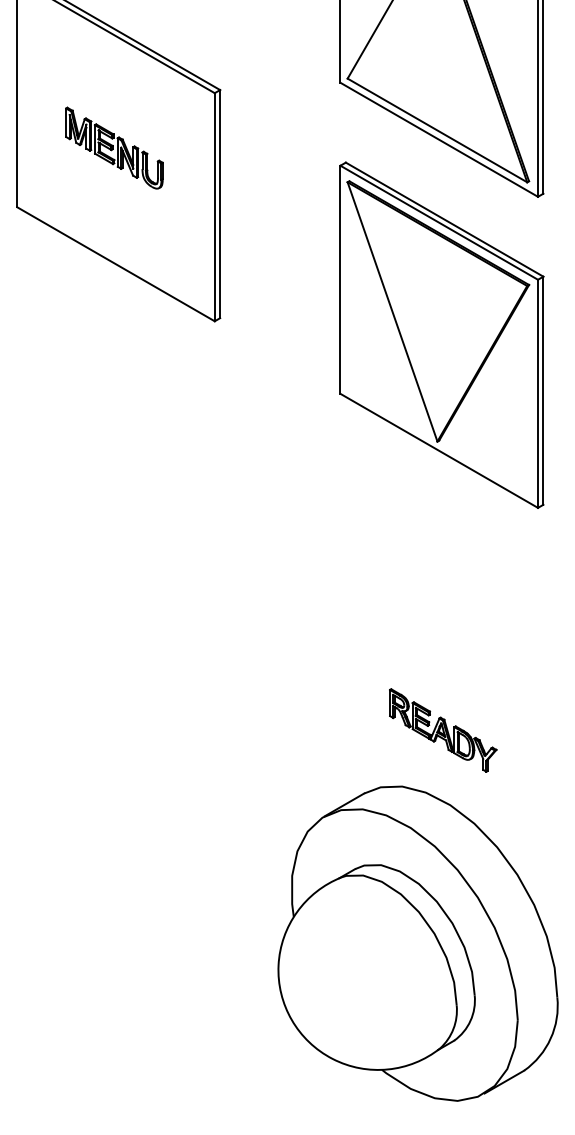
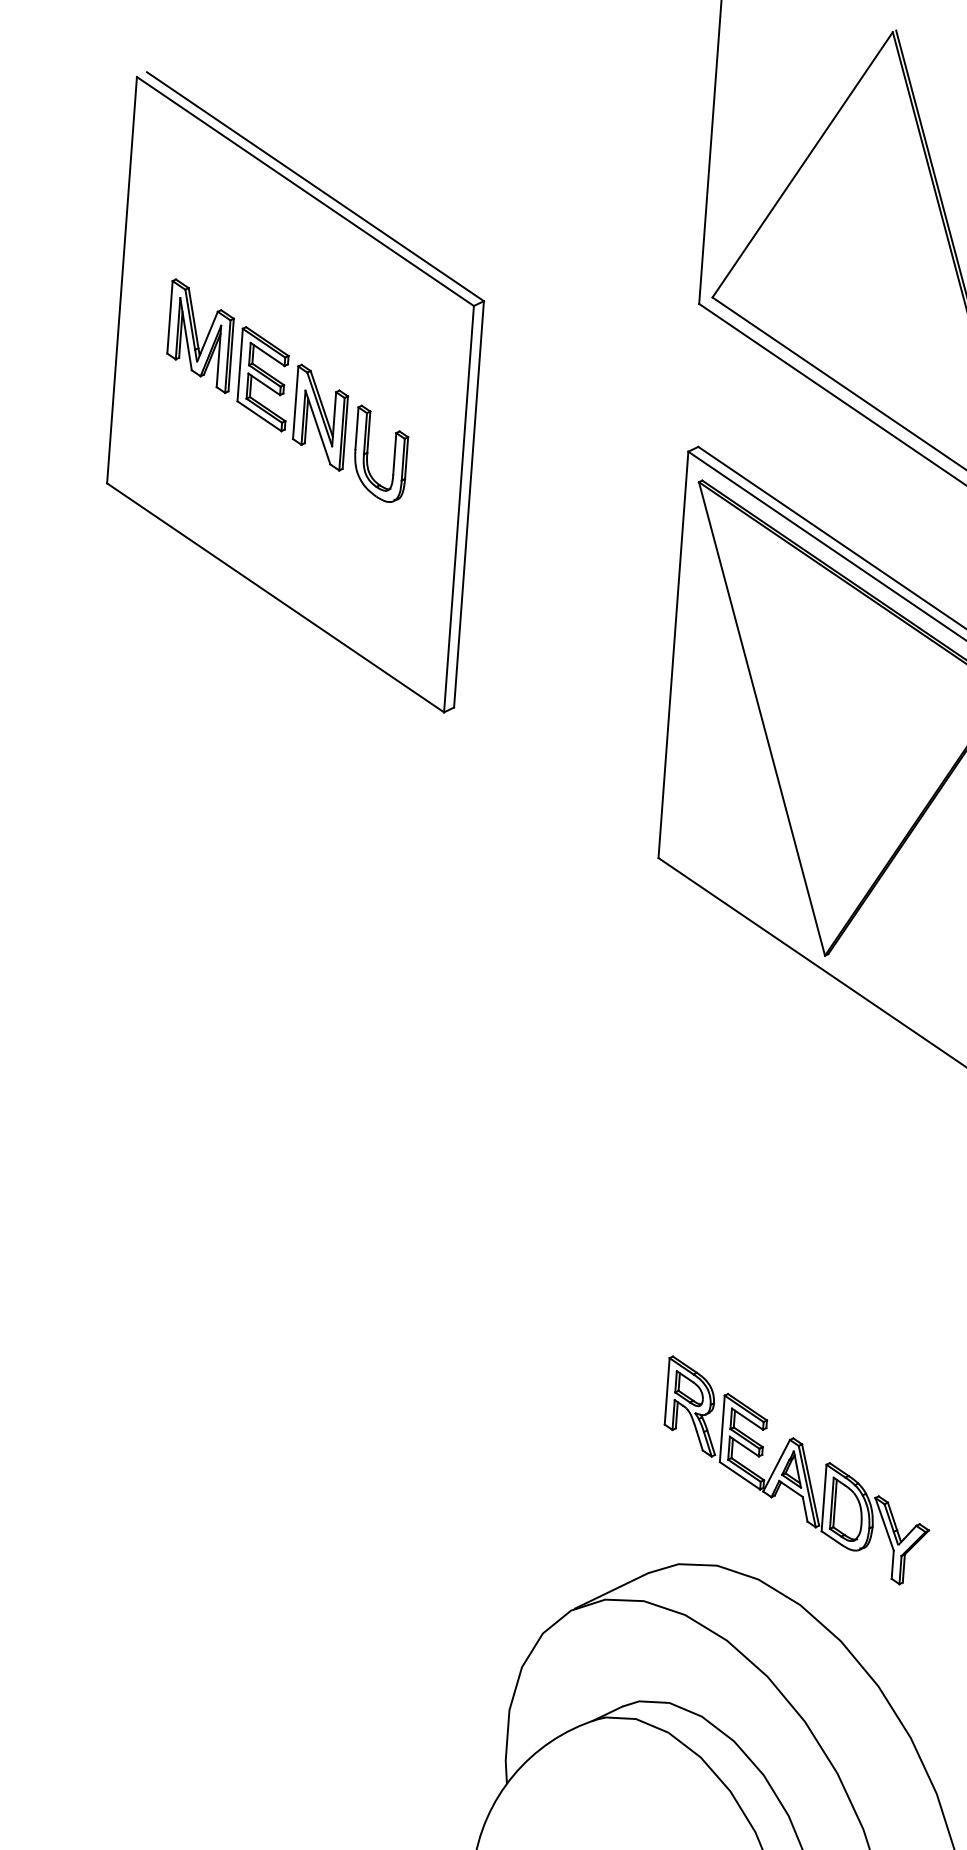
part: (114, 147) -> (288, 389), size x1.43
part: (443, 730) -> (797, 1471), size x1.43

